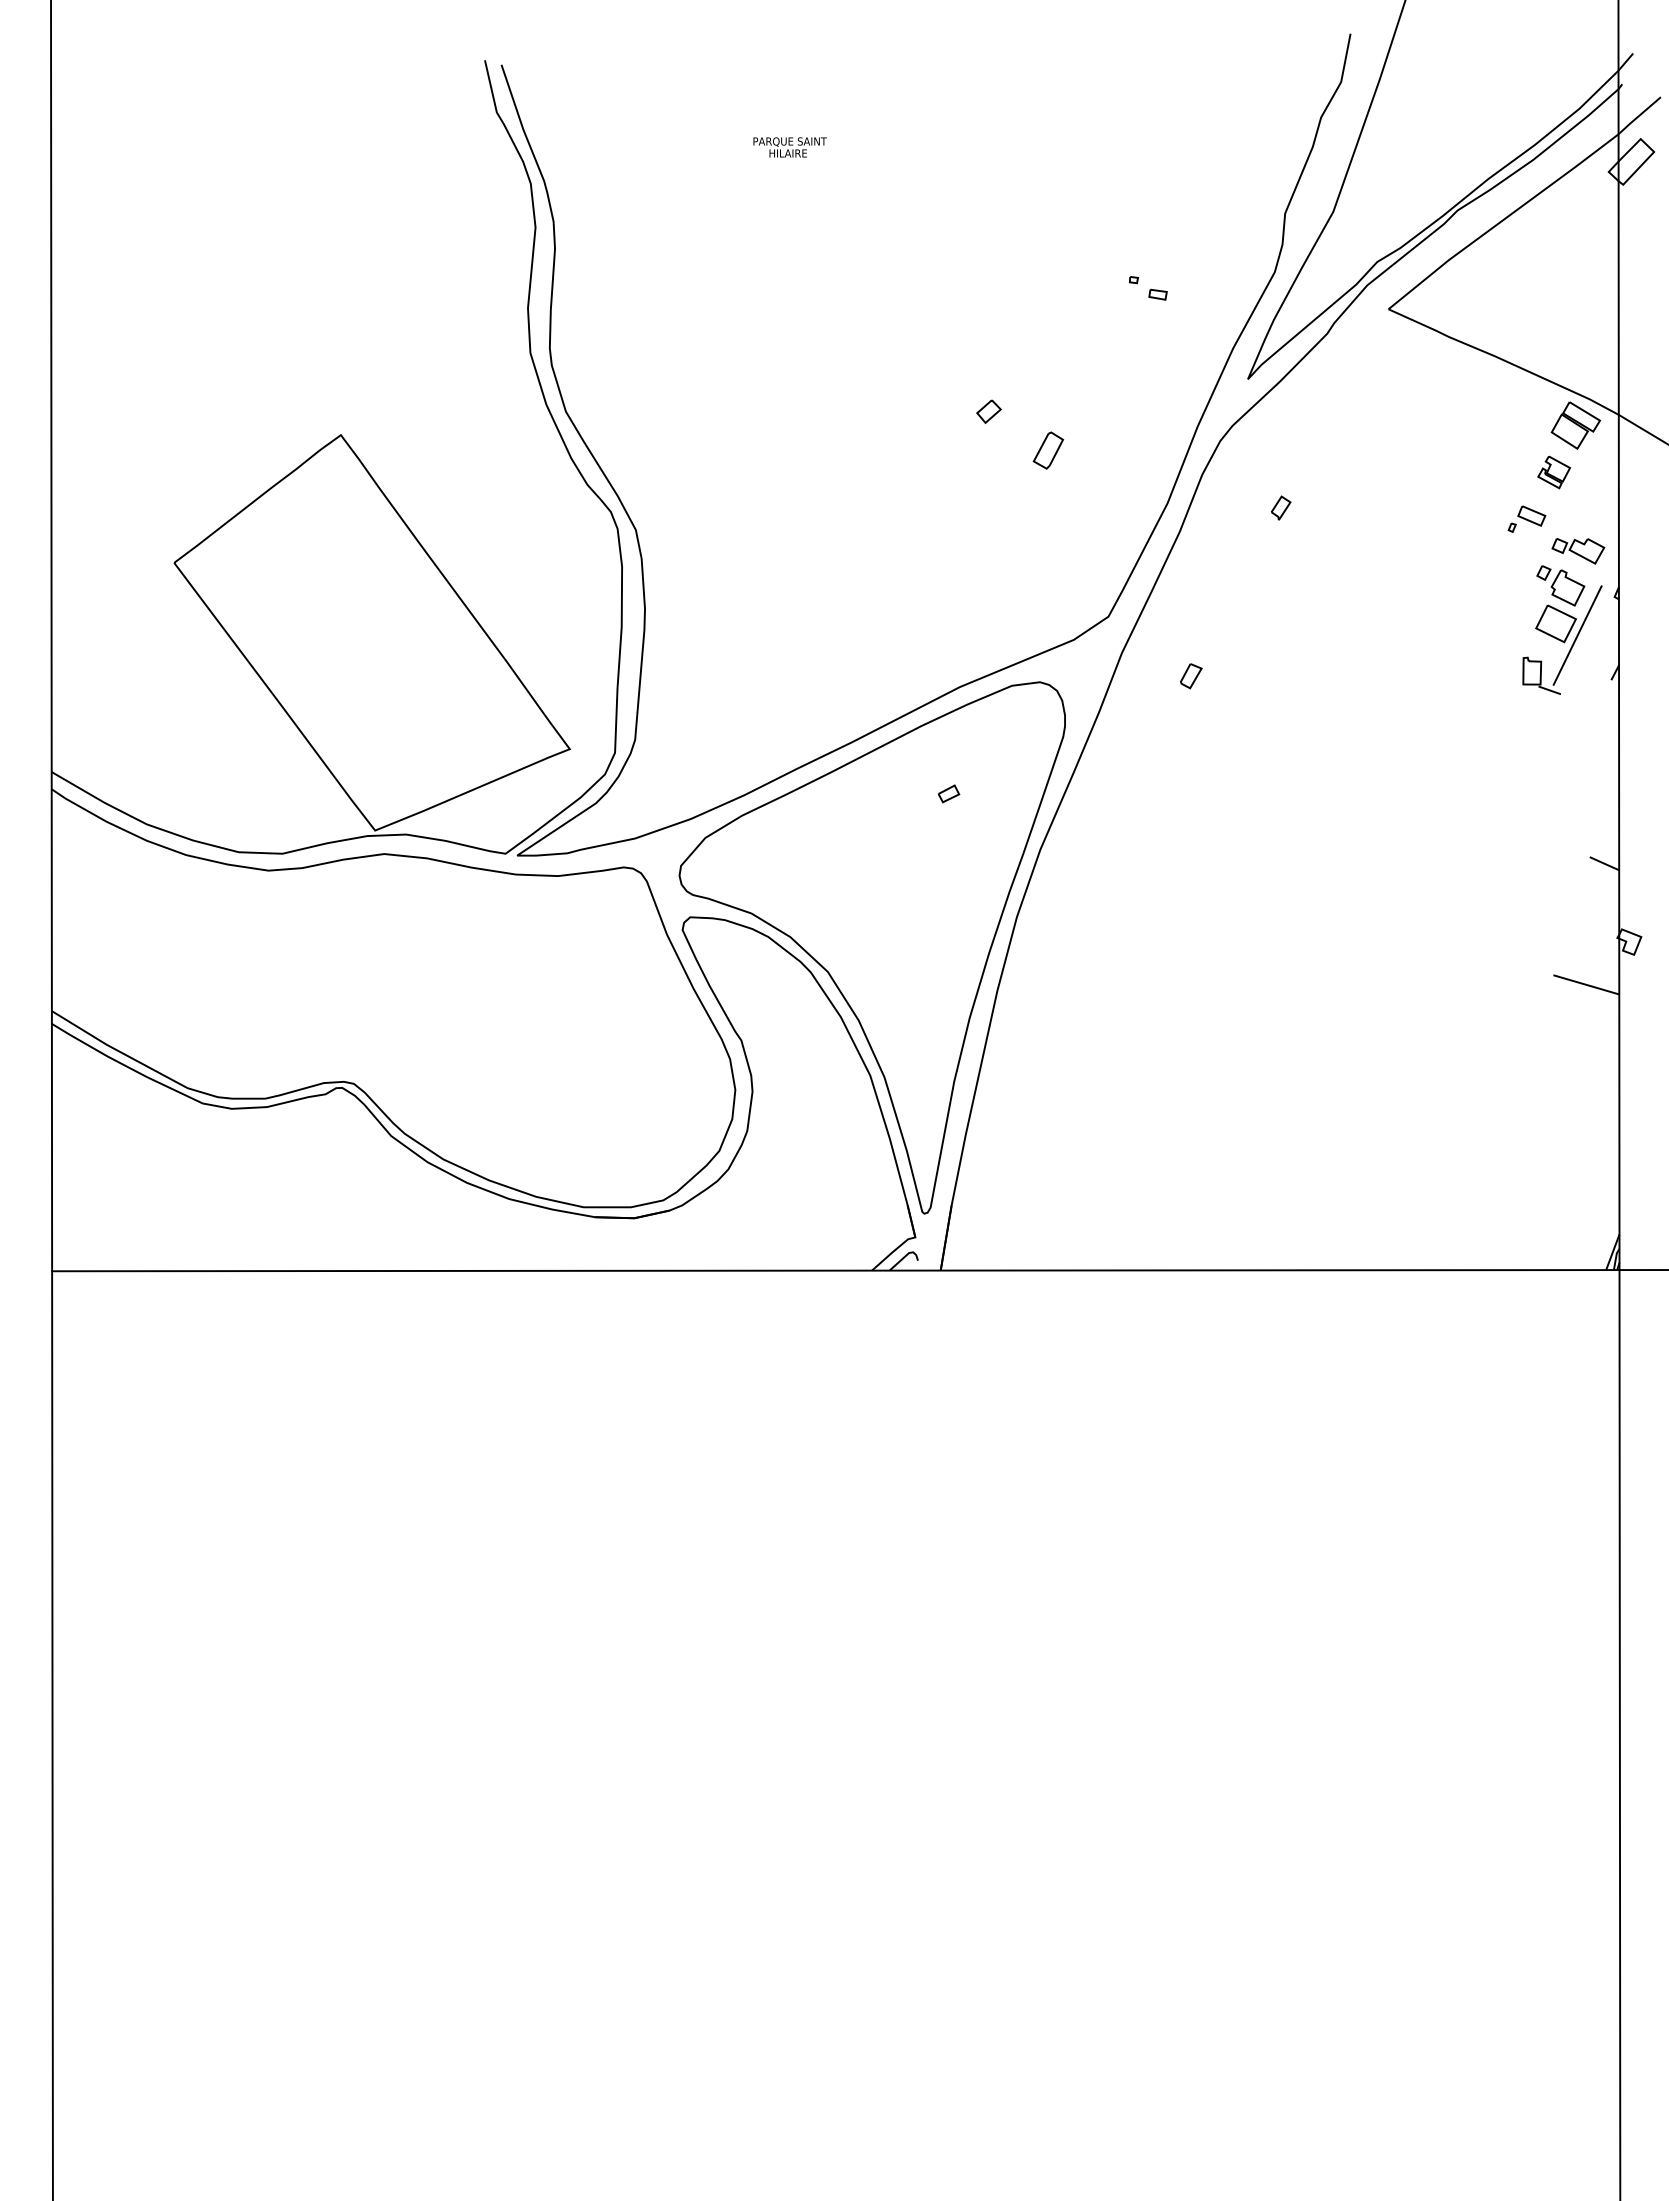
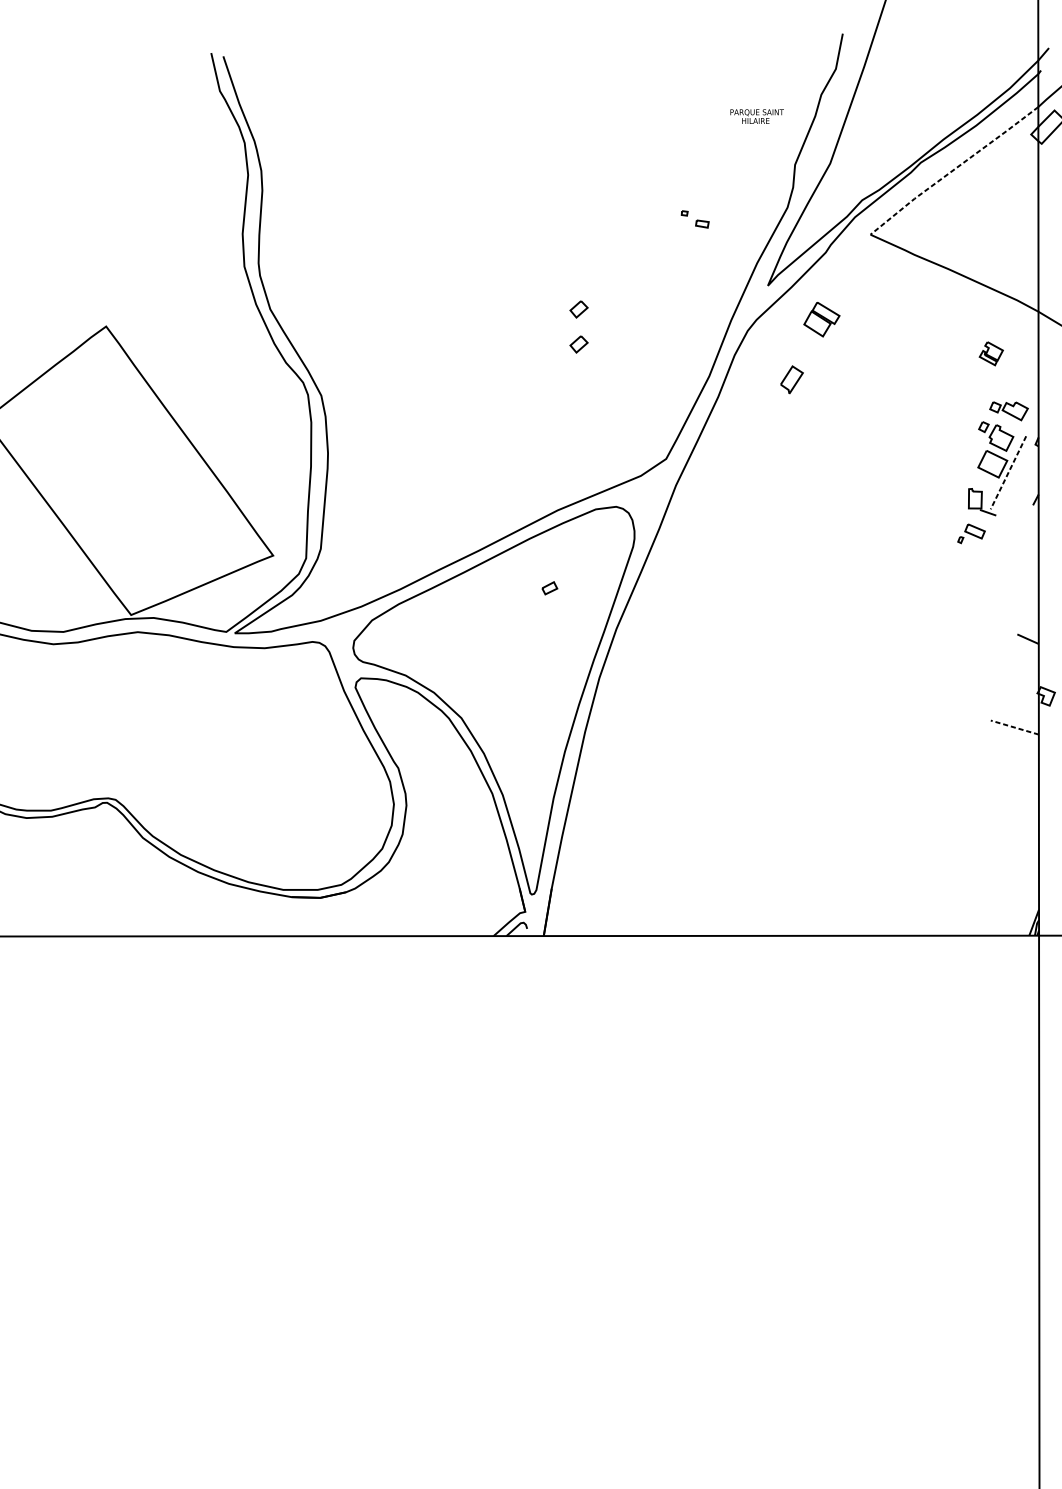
text: (789, 147) -> (756, 116), moved
line: (1502, 220) -> (953, 169), solid -> dashed
part: (1575, 425) -> (821, 319), moved
part: (1048, 450) -> (622, 337), removed
part: (988, 459) -> (578, 344), added
part: (1281, 507) -> (792, 379), size x1.6
part: (1526, 518) -> (971, 533), moved
line: (1577, 635) -> (1008, 472), solid -> dashed
part: (1191, 676) -> (726, 502), removed
line: (1585, 984) -> (1014, 727), solid -> dashed

